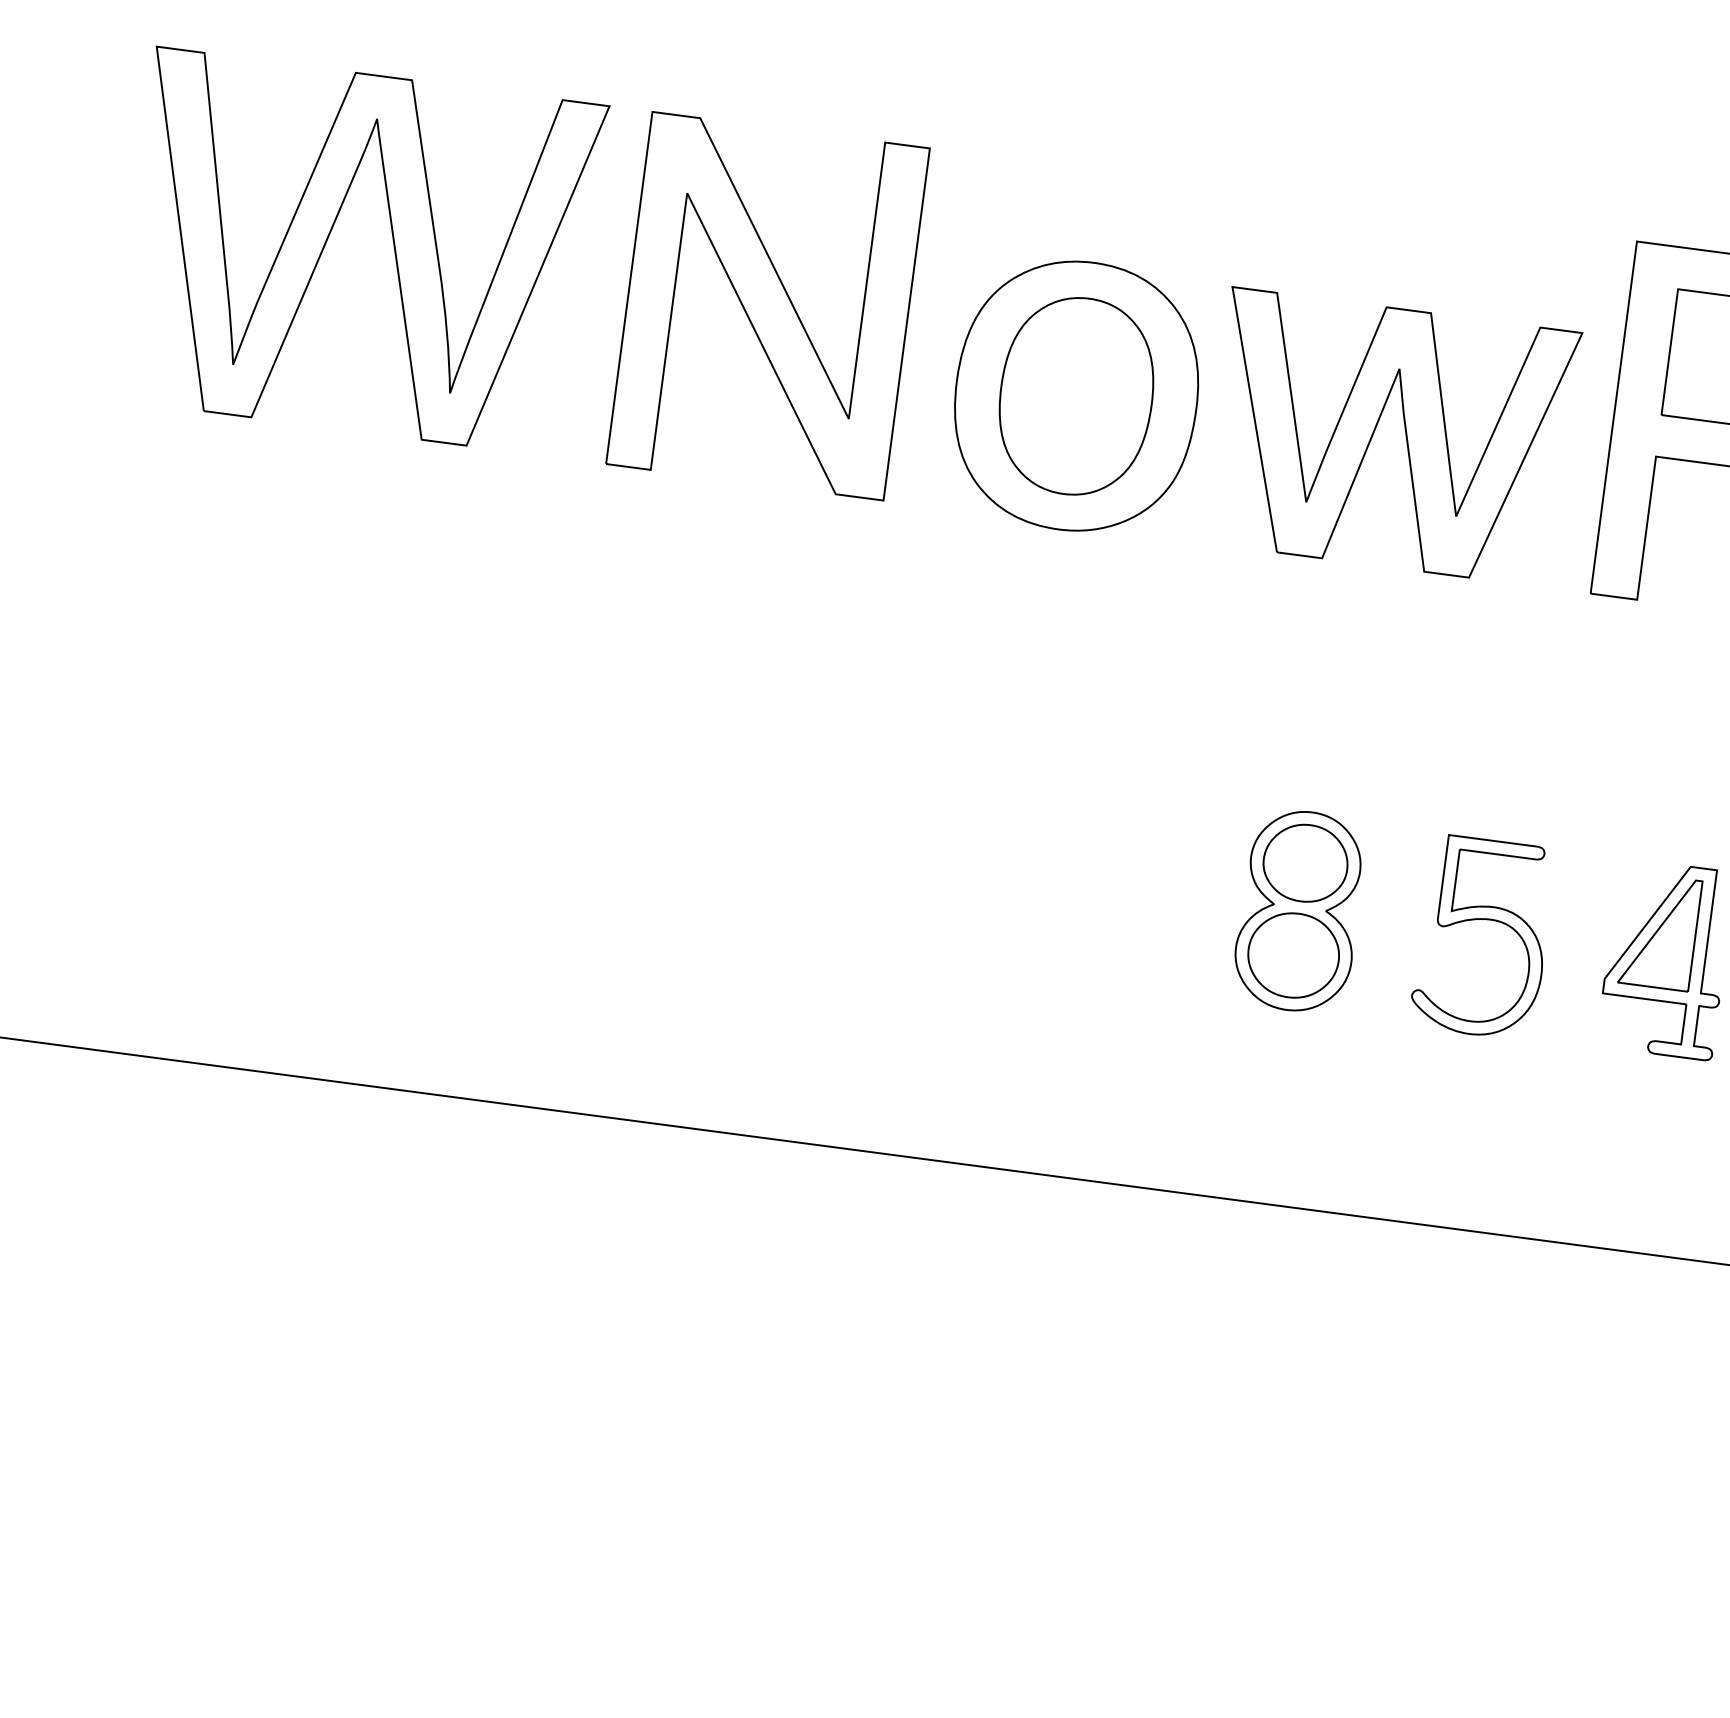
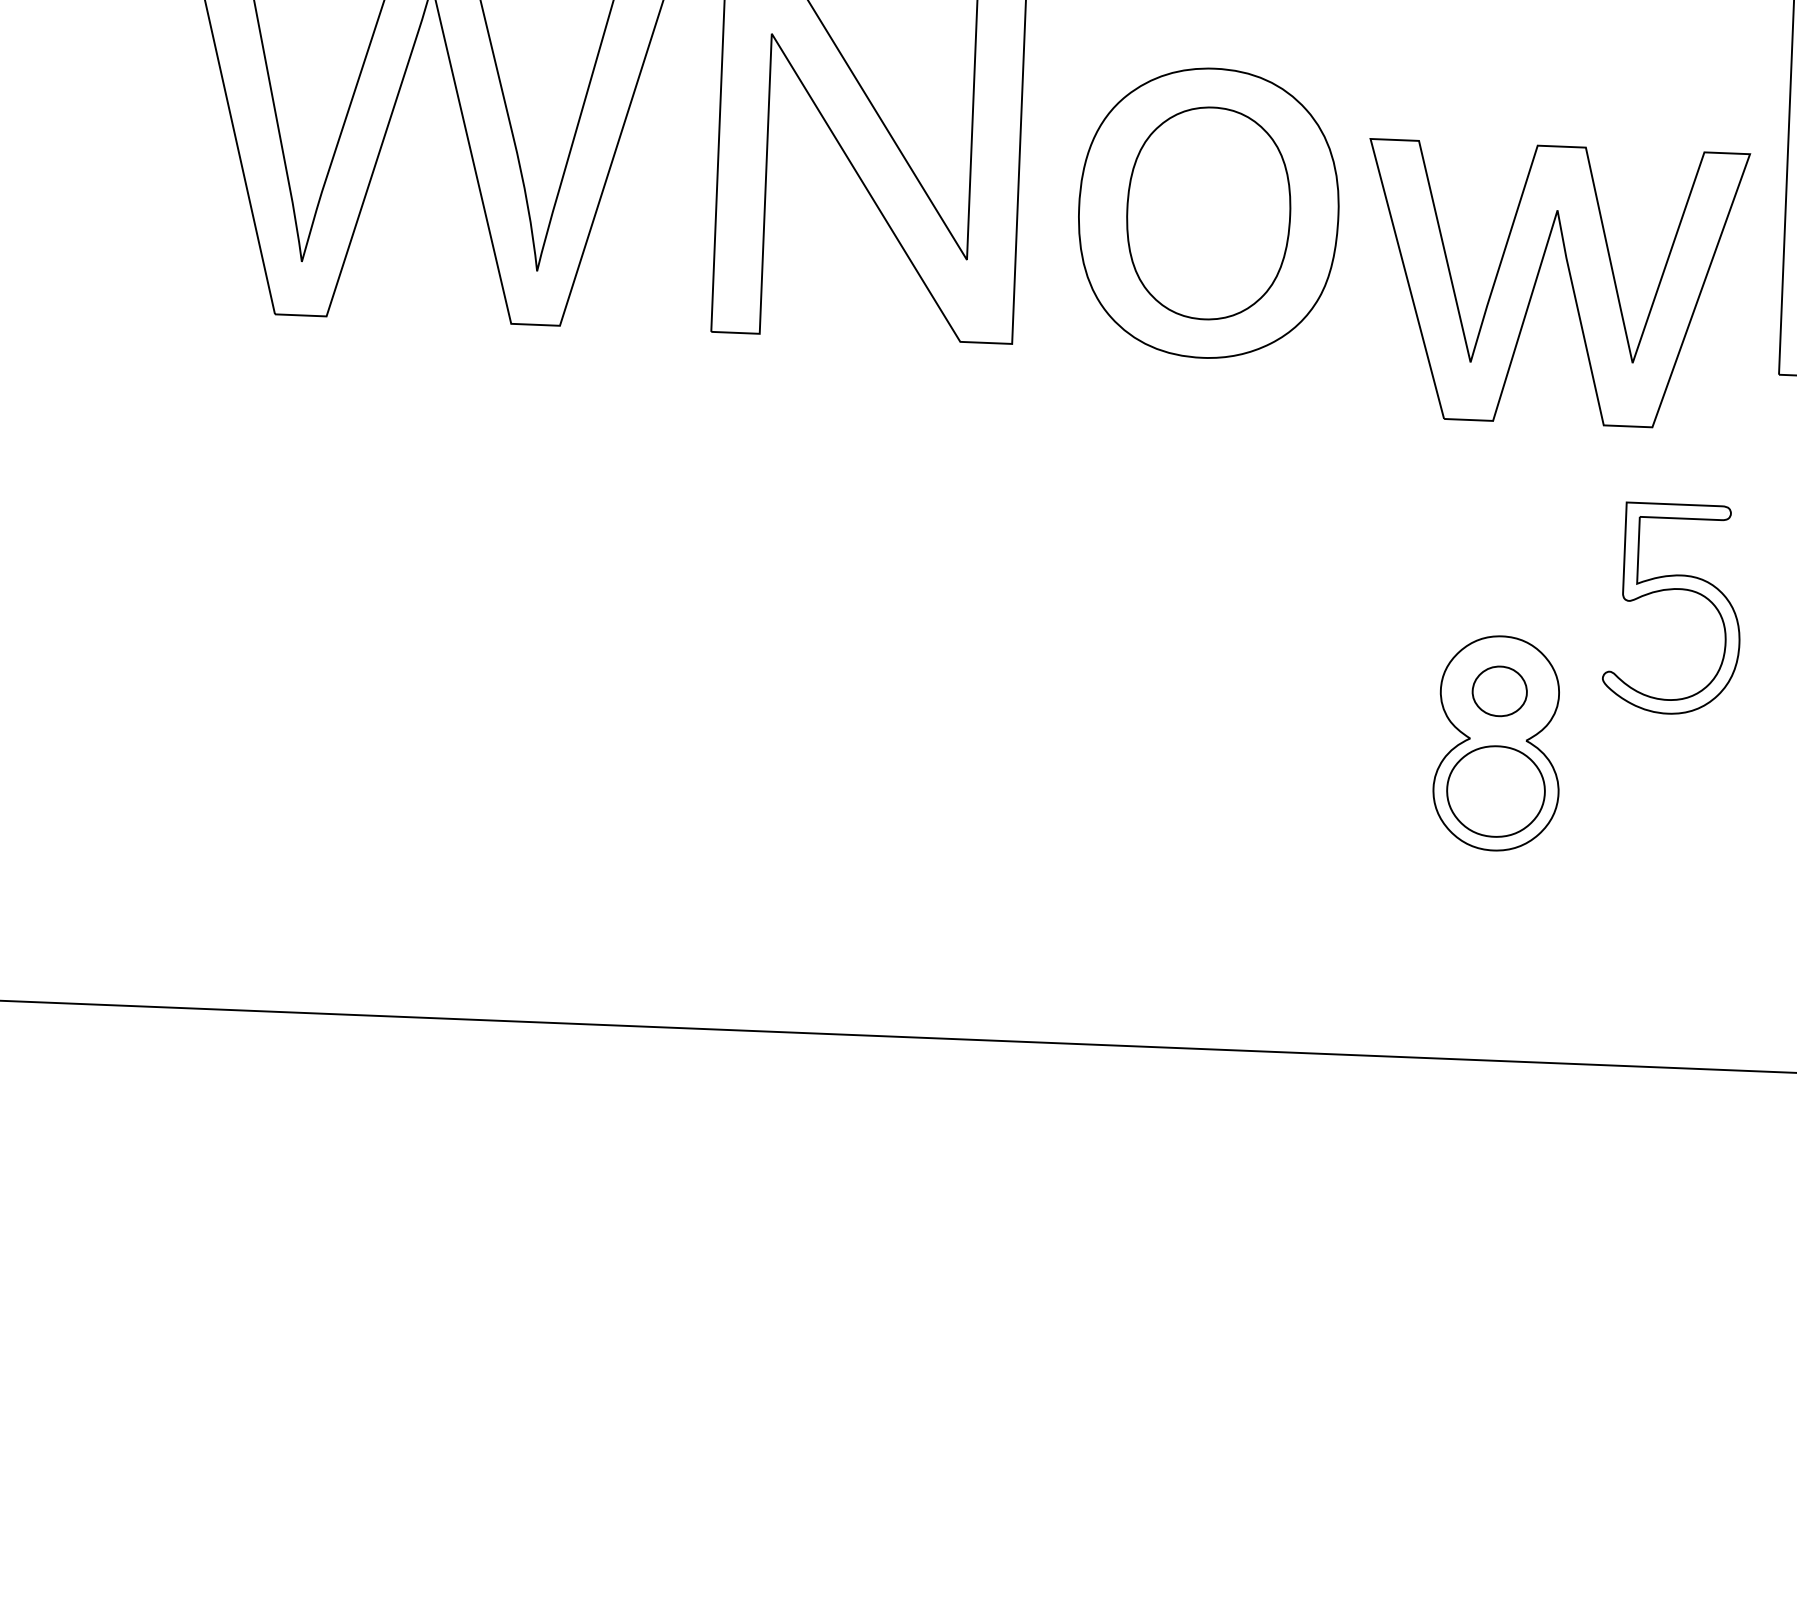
part: (1407, 432) -> (1572, 277), moved
part: (1305, 862) -> (1499, 690), size x0.6
part: (1475, 920) -> (1663, 591), moved

